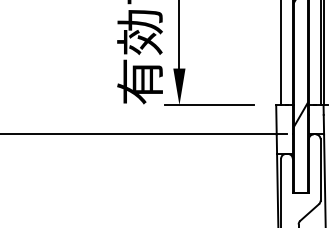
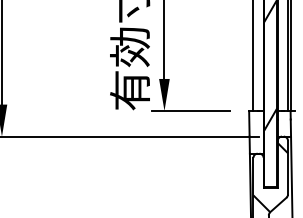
hatch: (300, 181) -> (270, 177), added

